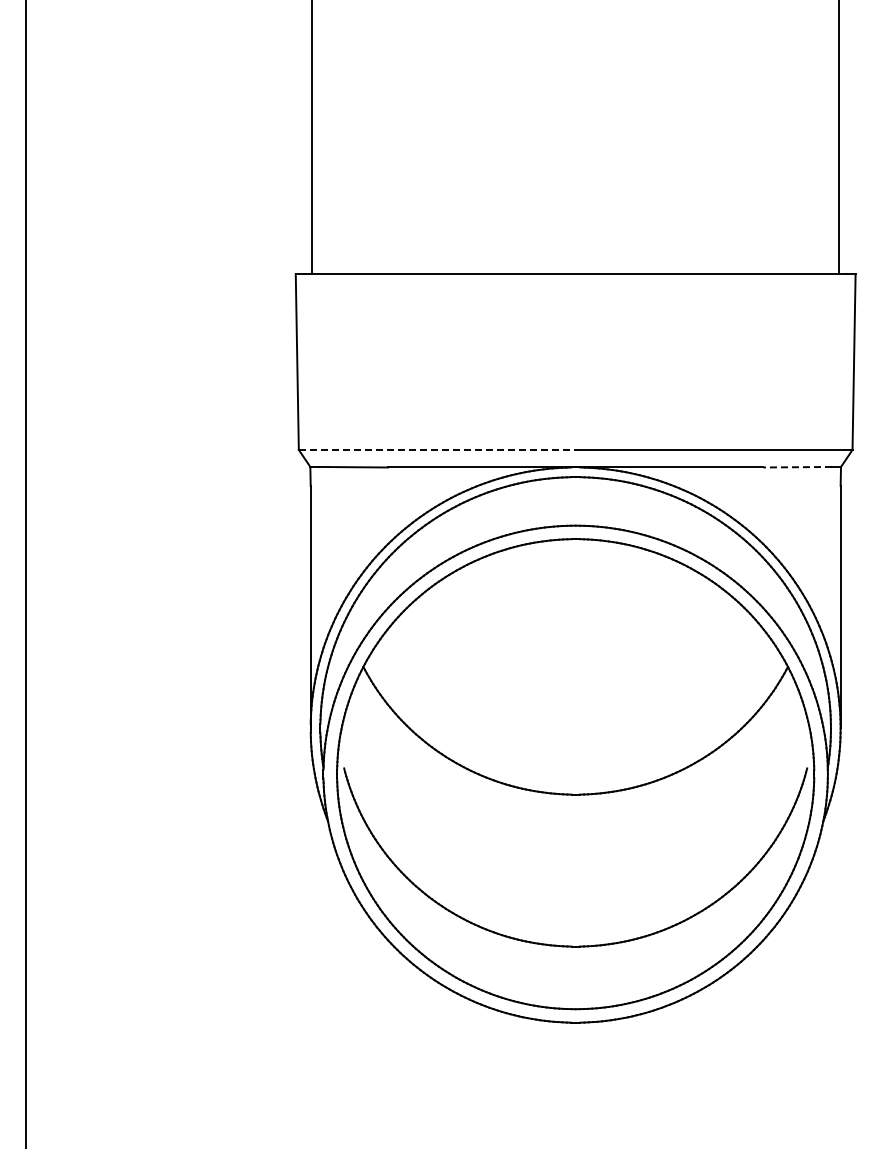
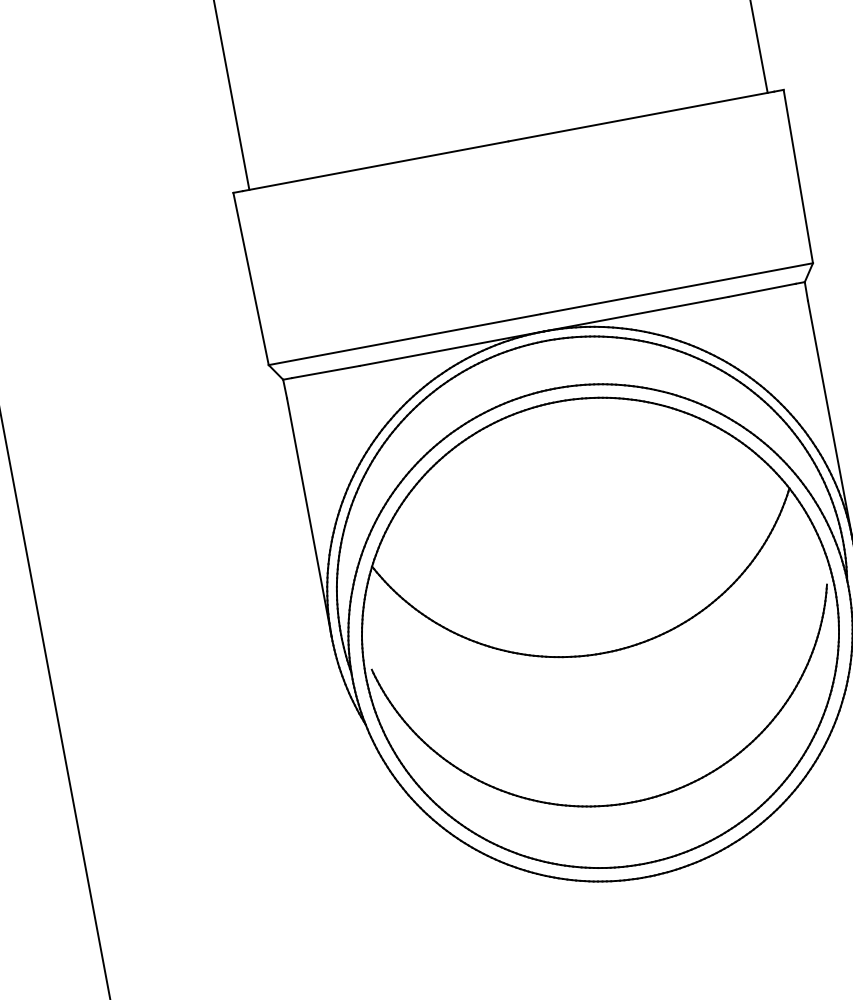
line: (437, 449) -> (404, 339), dashed -> solid
line: (797, 467) -> (762, 290), dashed -> solid

